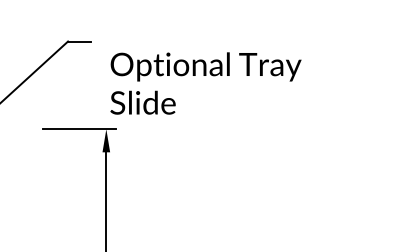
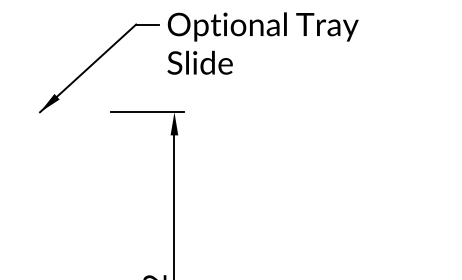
text: (205, 83) -> (262, 43), moved

